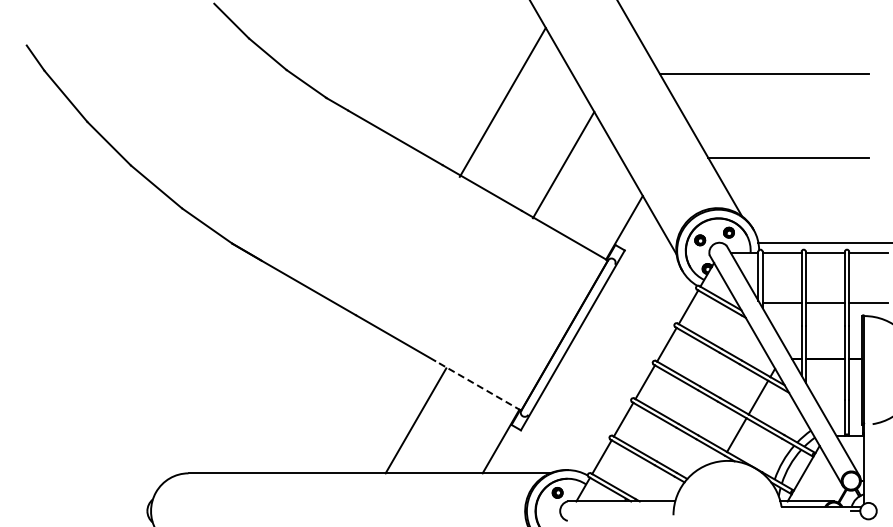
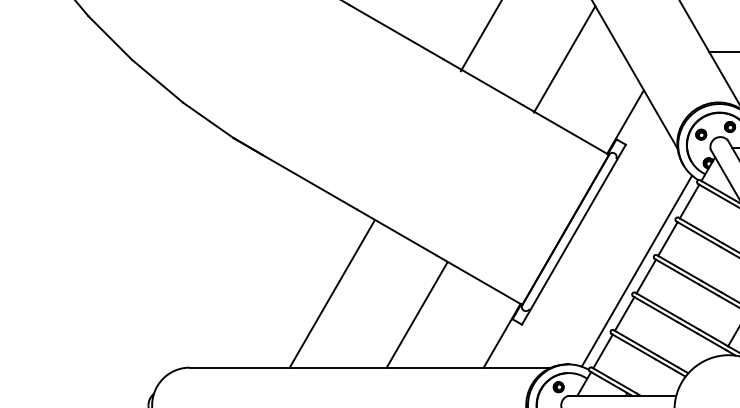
line: (635, 376) -> (636, 270), added
line: (478, 385) -> (479, 279), dashed -> solid
line: (330, 400) -> (331, 294), added

